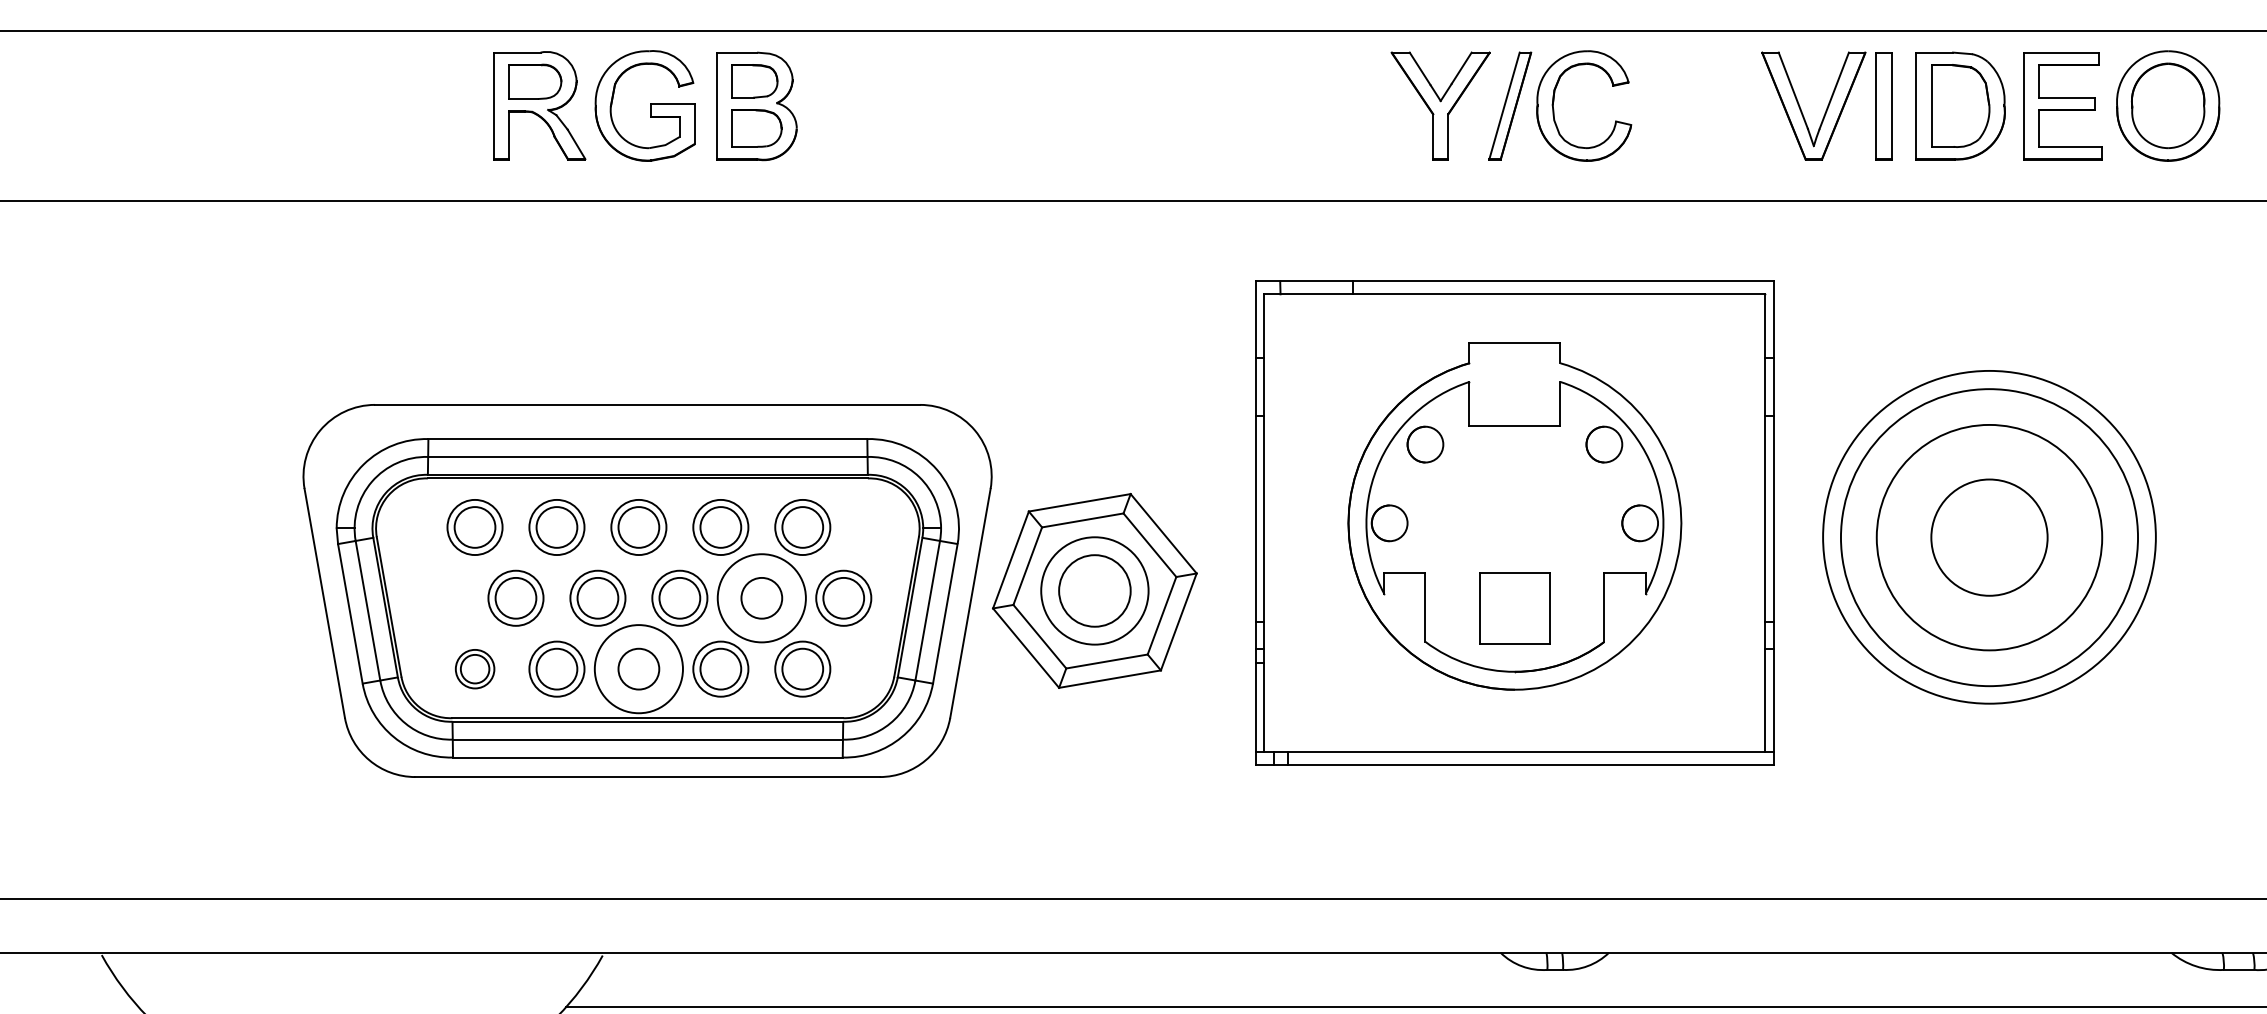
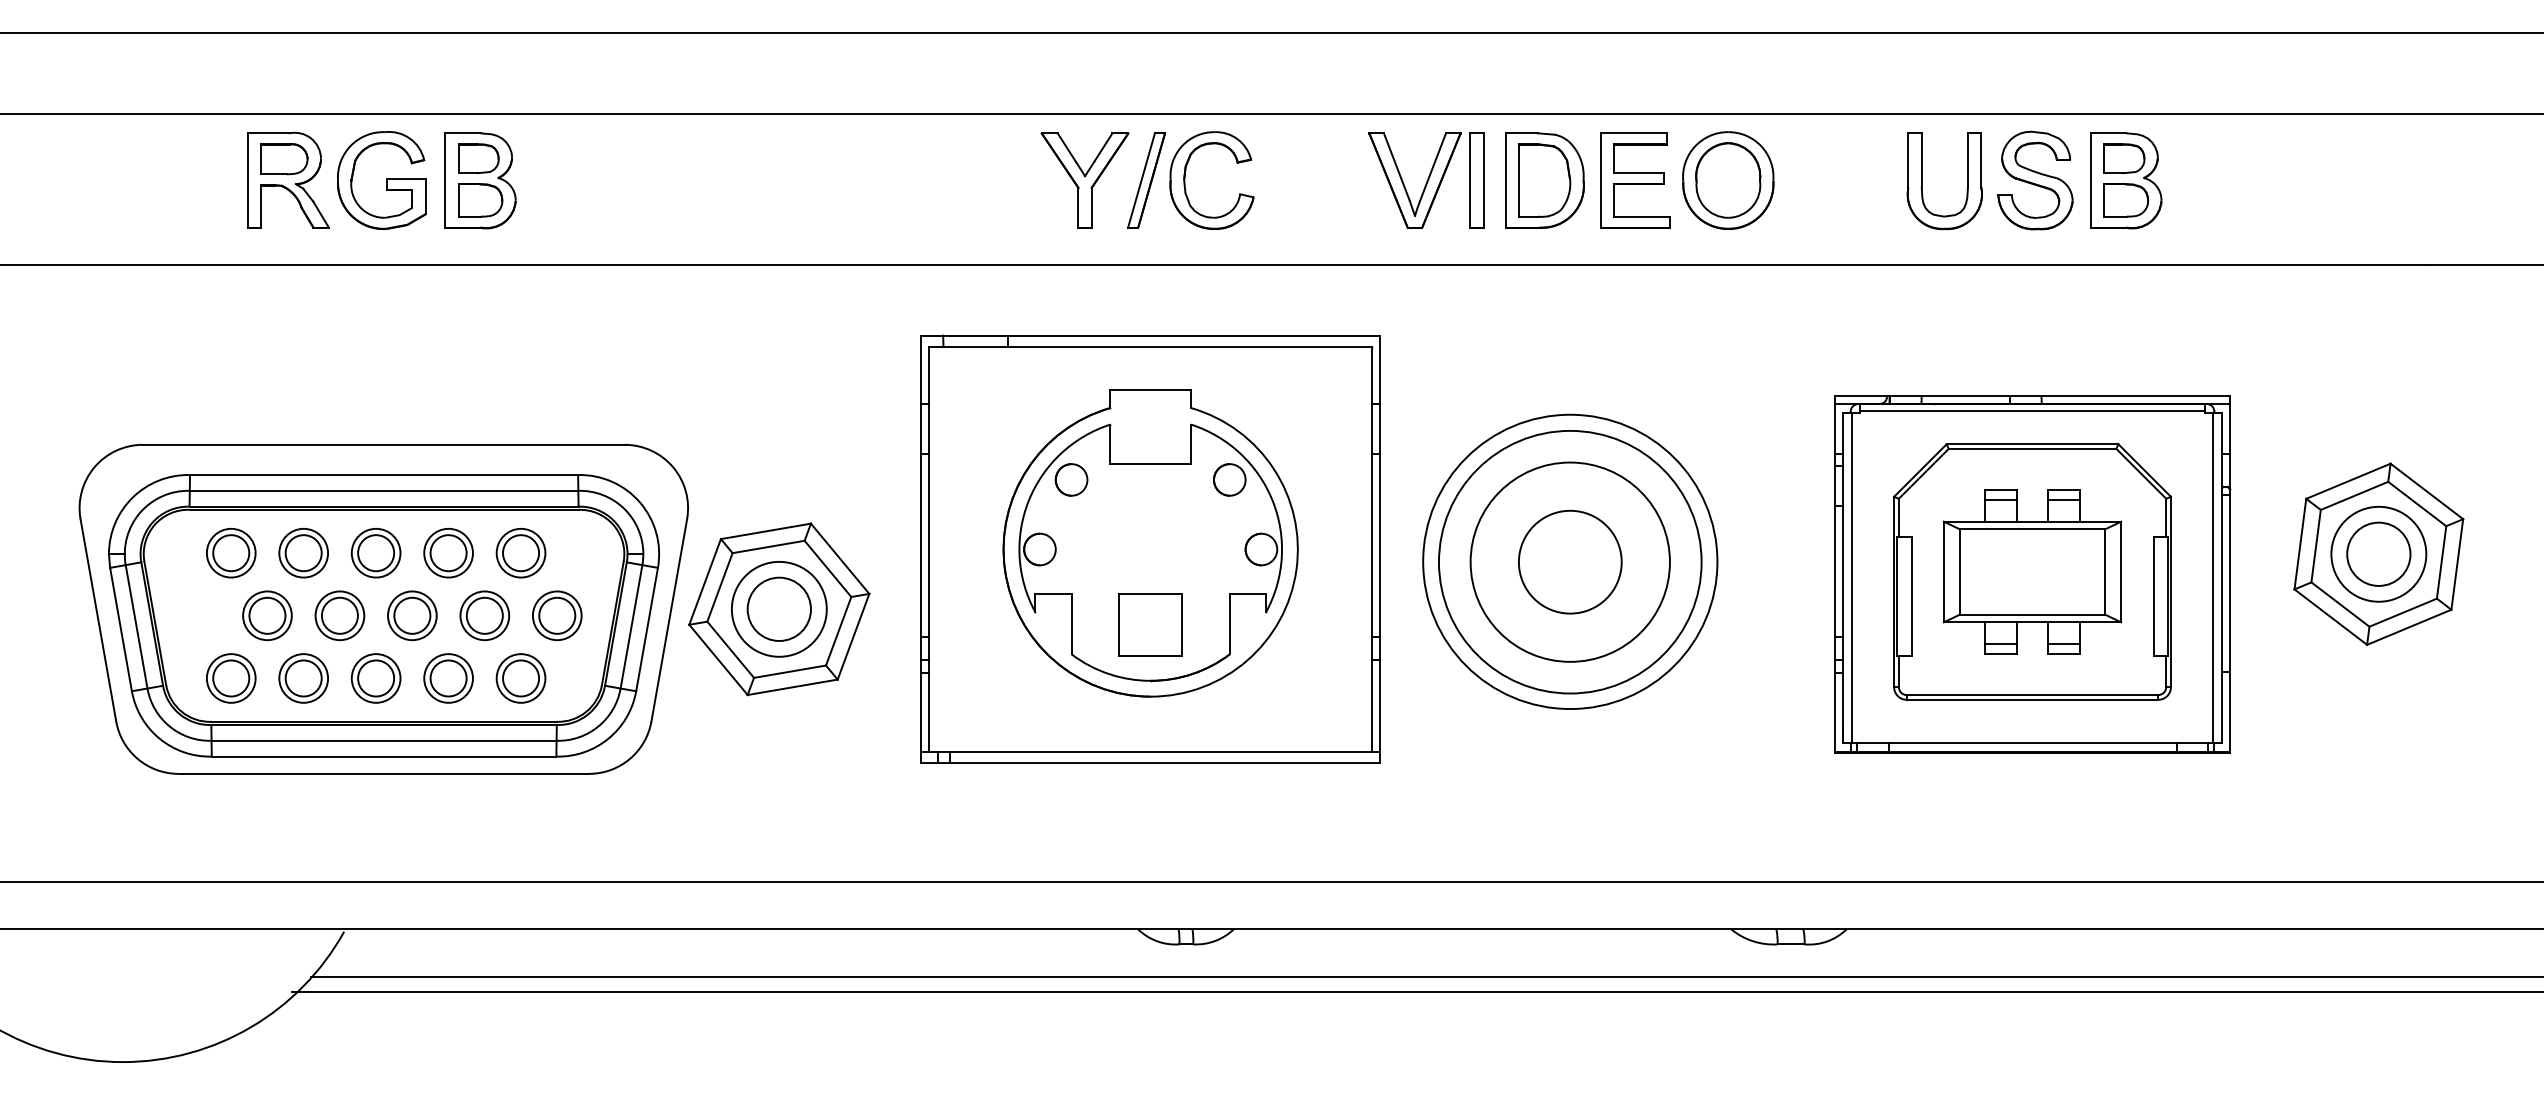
circle: (761, 597) -> (484, 615), size x0.62
part: (475, 669) -> (231, 678), size x1.43
circle: (638, 669) -> (375, 678), size x0.62

